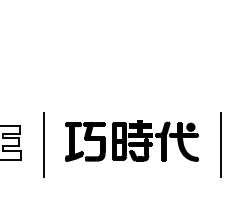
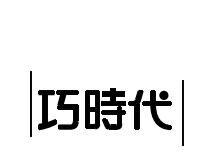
line: (43, 144) -> (30, 103), moved
line: (220, 144) -> (182, 112), moved

